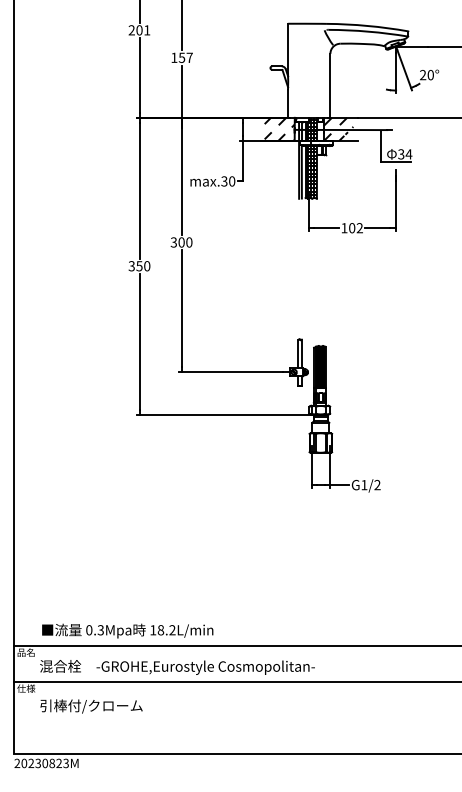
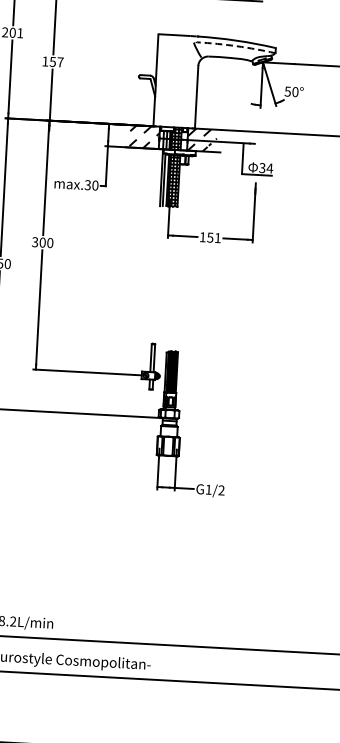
arc: (368, 31) -> (236, 46), solid -> dashed
text: (423, 75) -> (288, 92), 20° -> 50°
text: (355, 228) -> (213, 238), 102 -> 151

